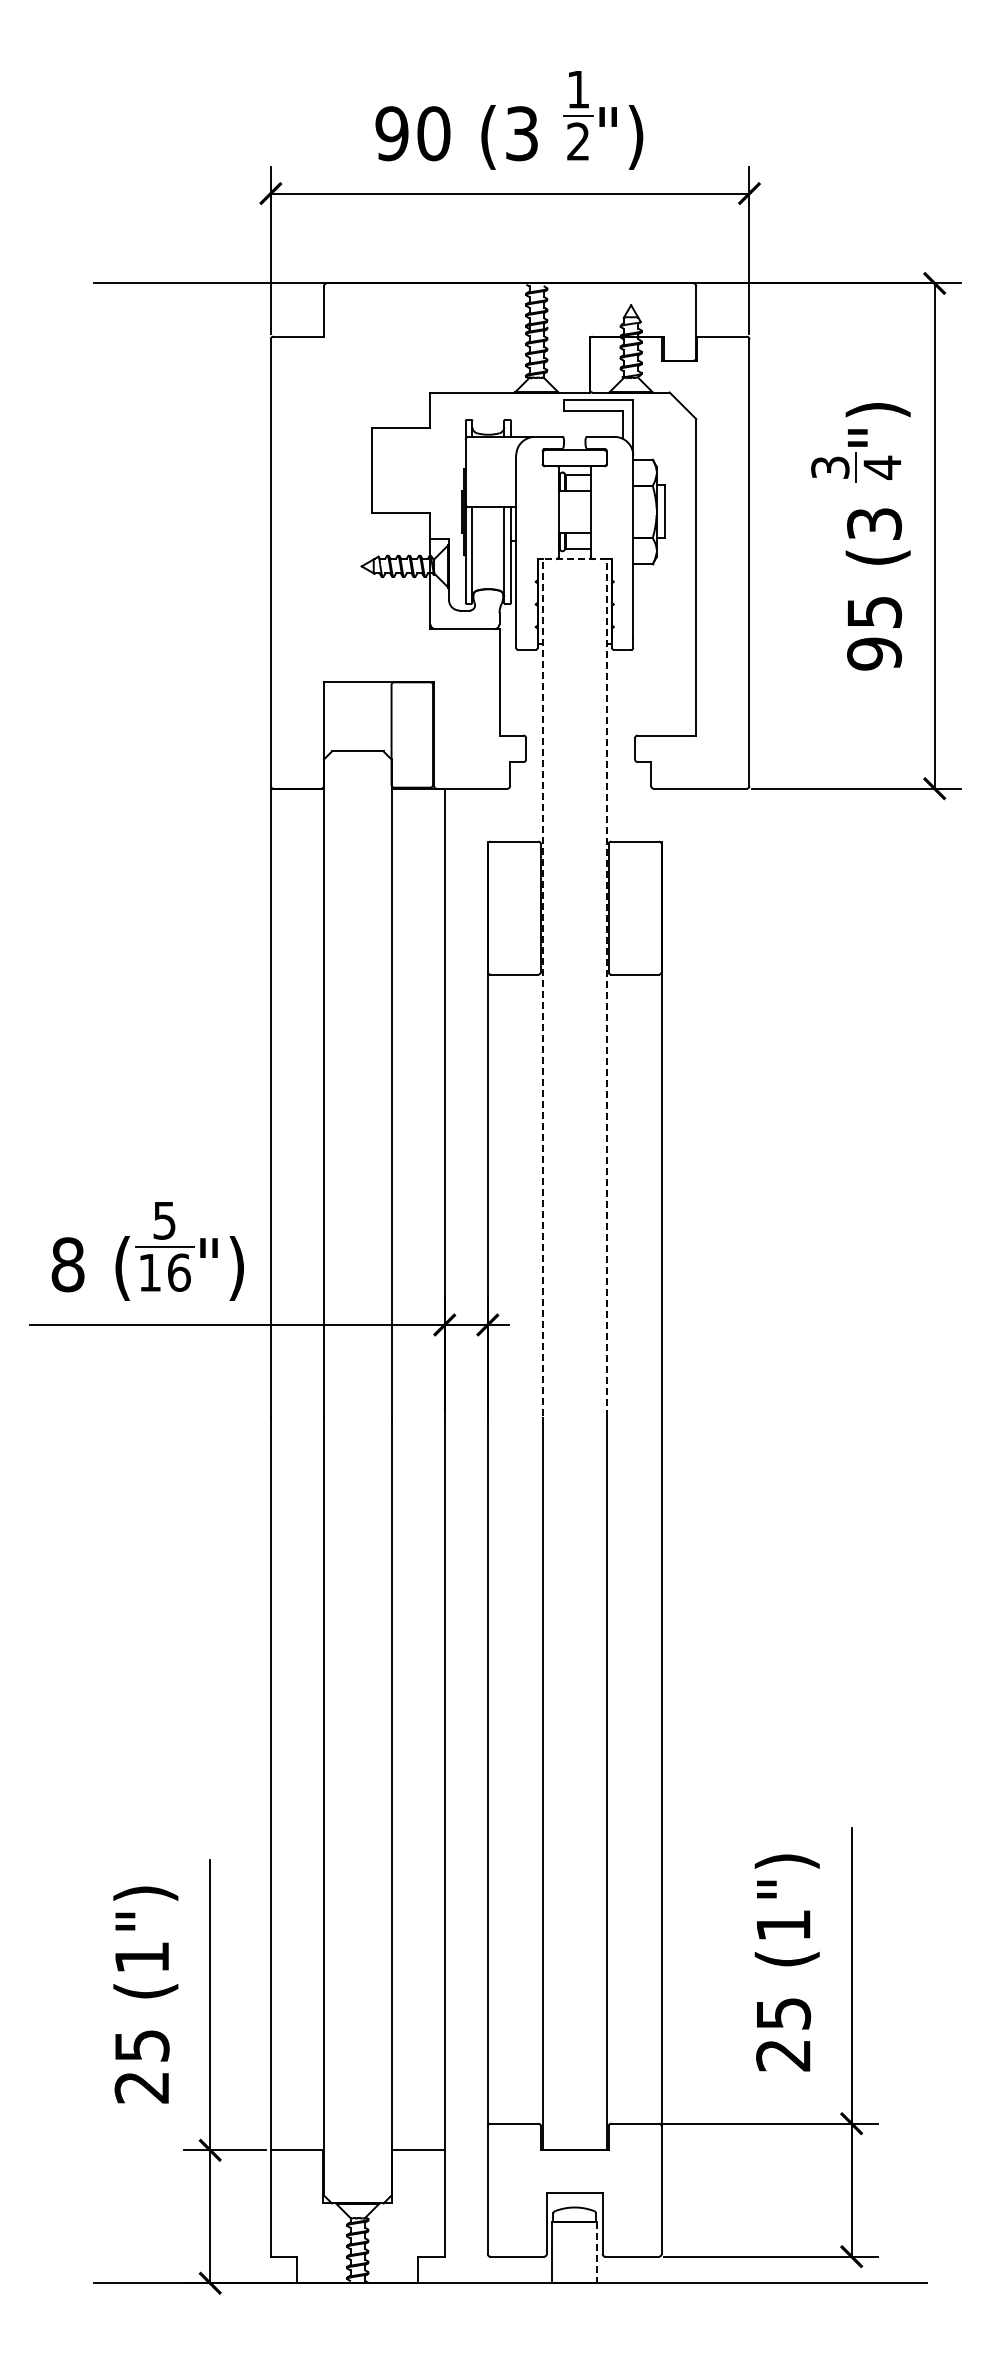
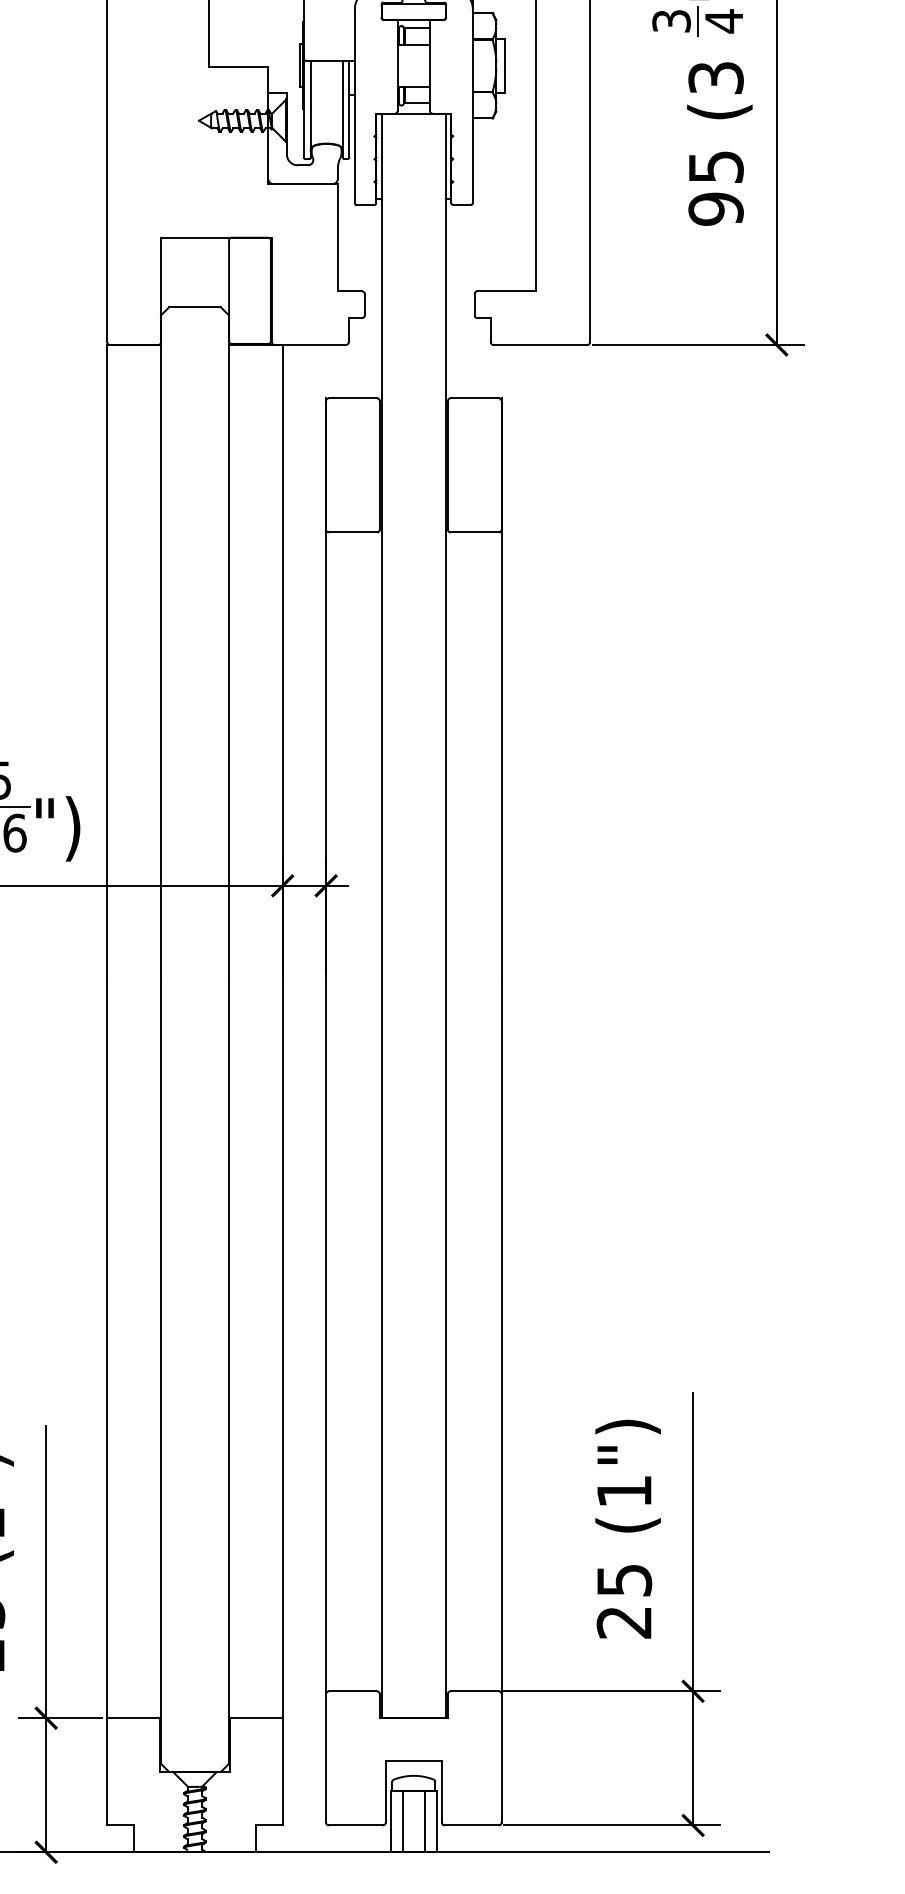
line: (574, 559) -> (413, 113), dashed -> solid
line: (564, 2252) -> (403, 1821), added
line: (585, 2252) -> (424, 1821), added
line: (597, 2252) -> (436, 1821), dashed -> solid

